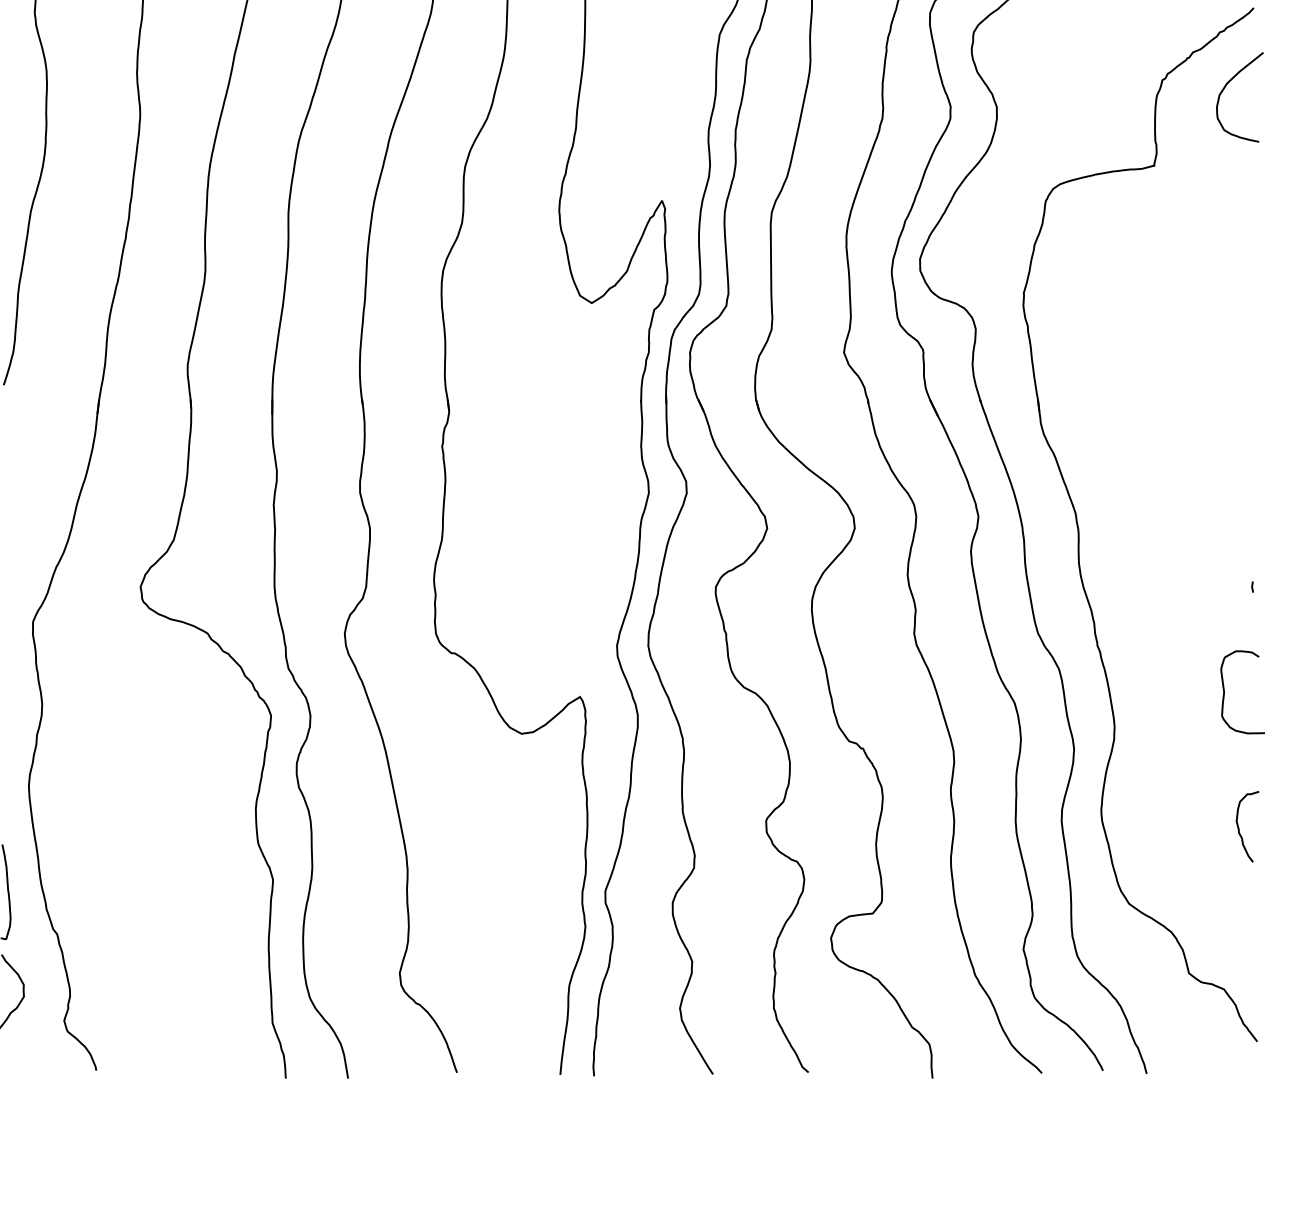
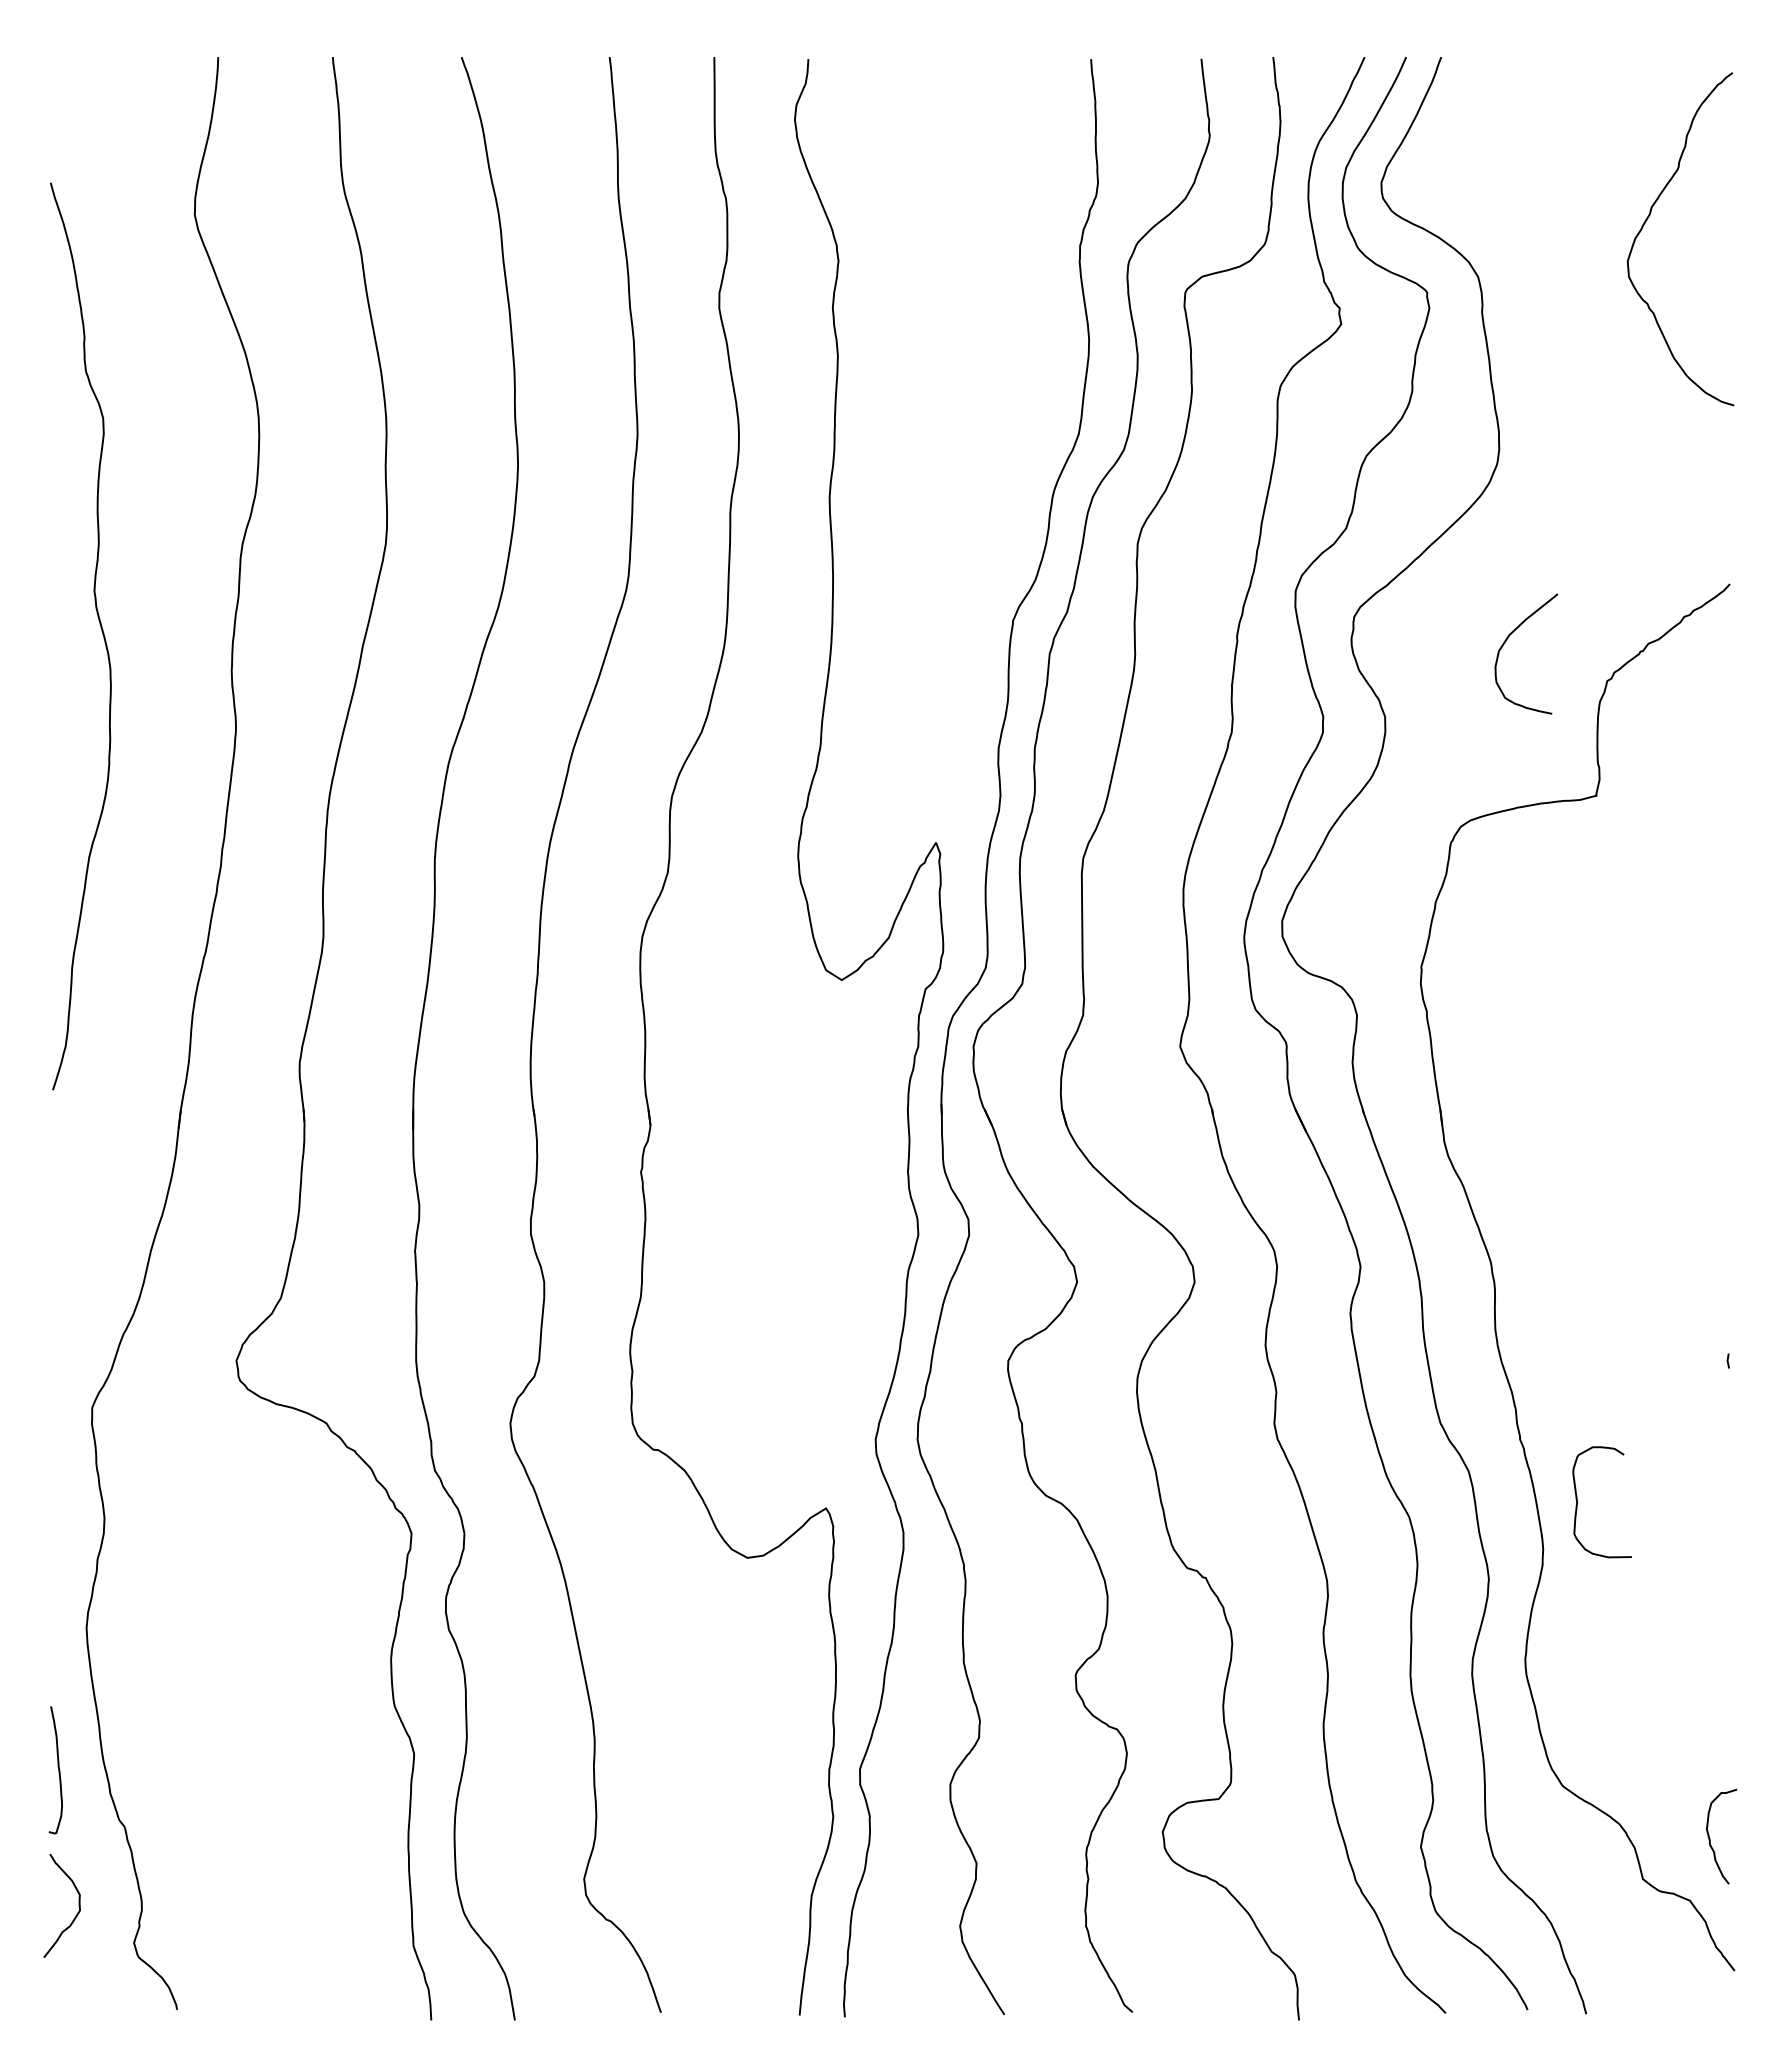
curve: (1225, 87) -> (1506, 641), moved
curve: (1224, 692) -> (1577, 1502), moved
curve: (1239, 828) -> (1710, 1838), moved

